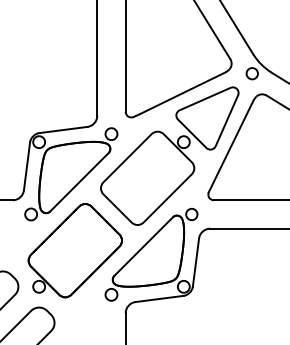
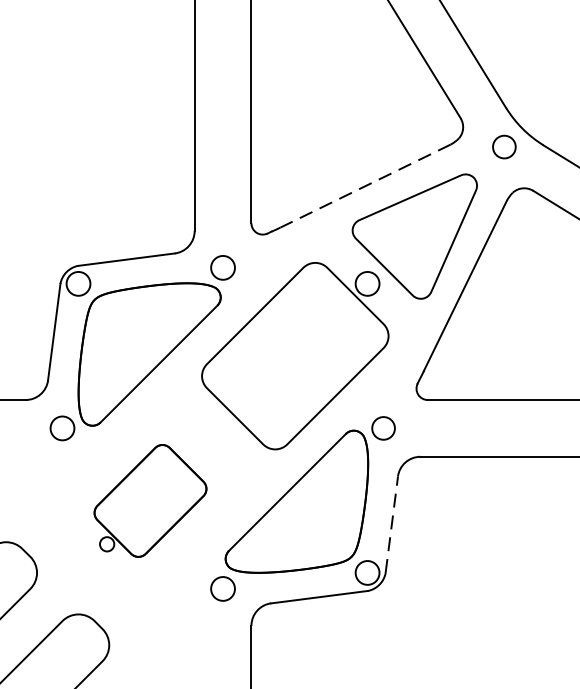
line: (182, 93) -> (364, 186), solid -> dashed
part: (74, 250) -> (149, 500), size x0.6
line: (196, 262) -> (392, 524), solid -> dashed

